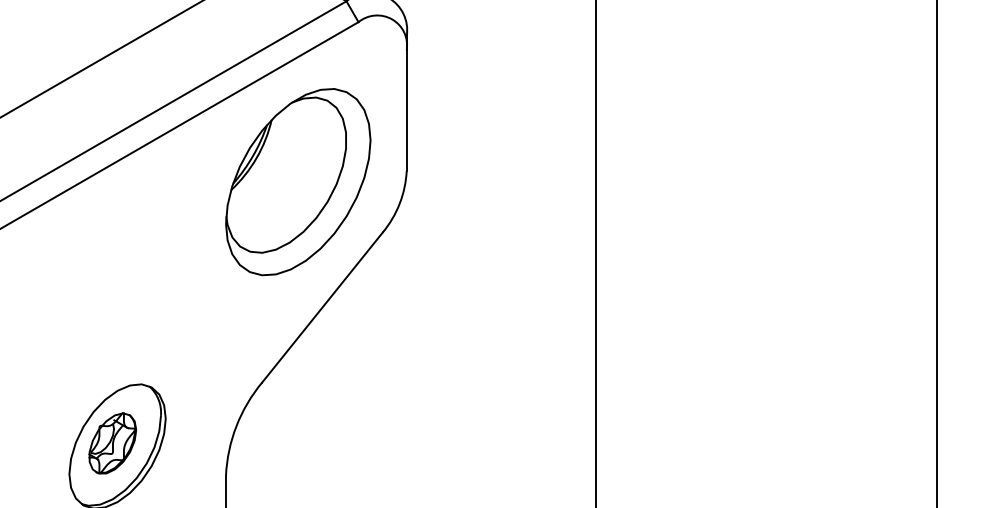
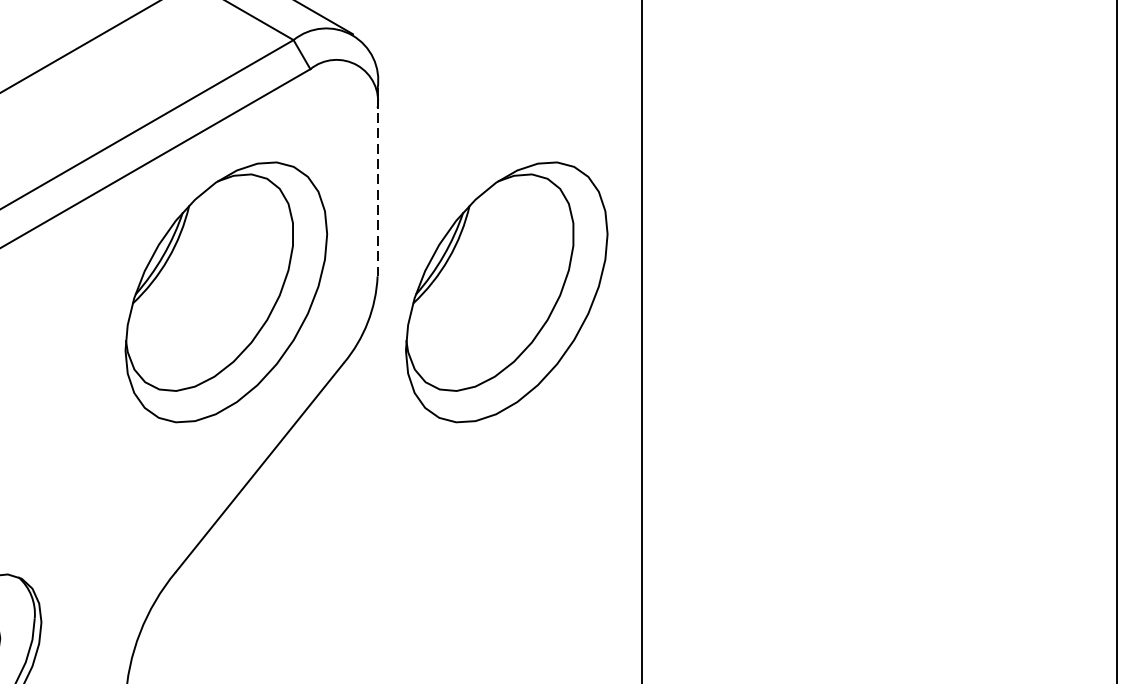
line: (406, 109) -> (377, 191), solid -> dashed
part: (499, 182) -> (507, 292), added

